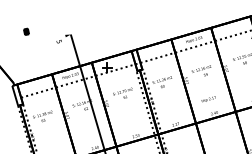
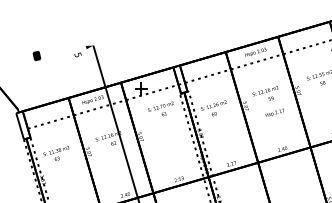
part: (26, 32) -> (36, 56), moved
text: (122, 92) -> (160, 108), moved
text: (208, 99) -> (274, 112), moved

